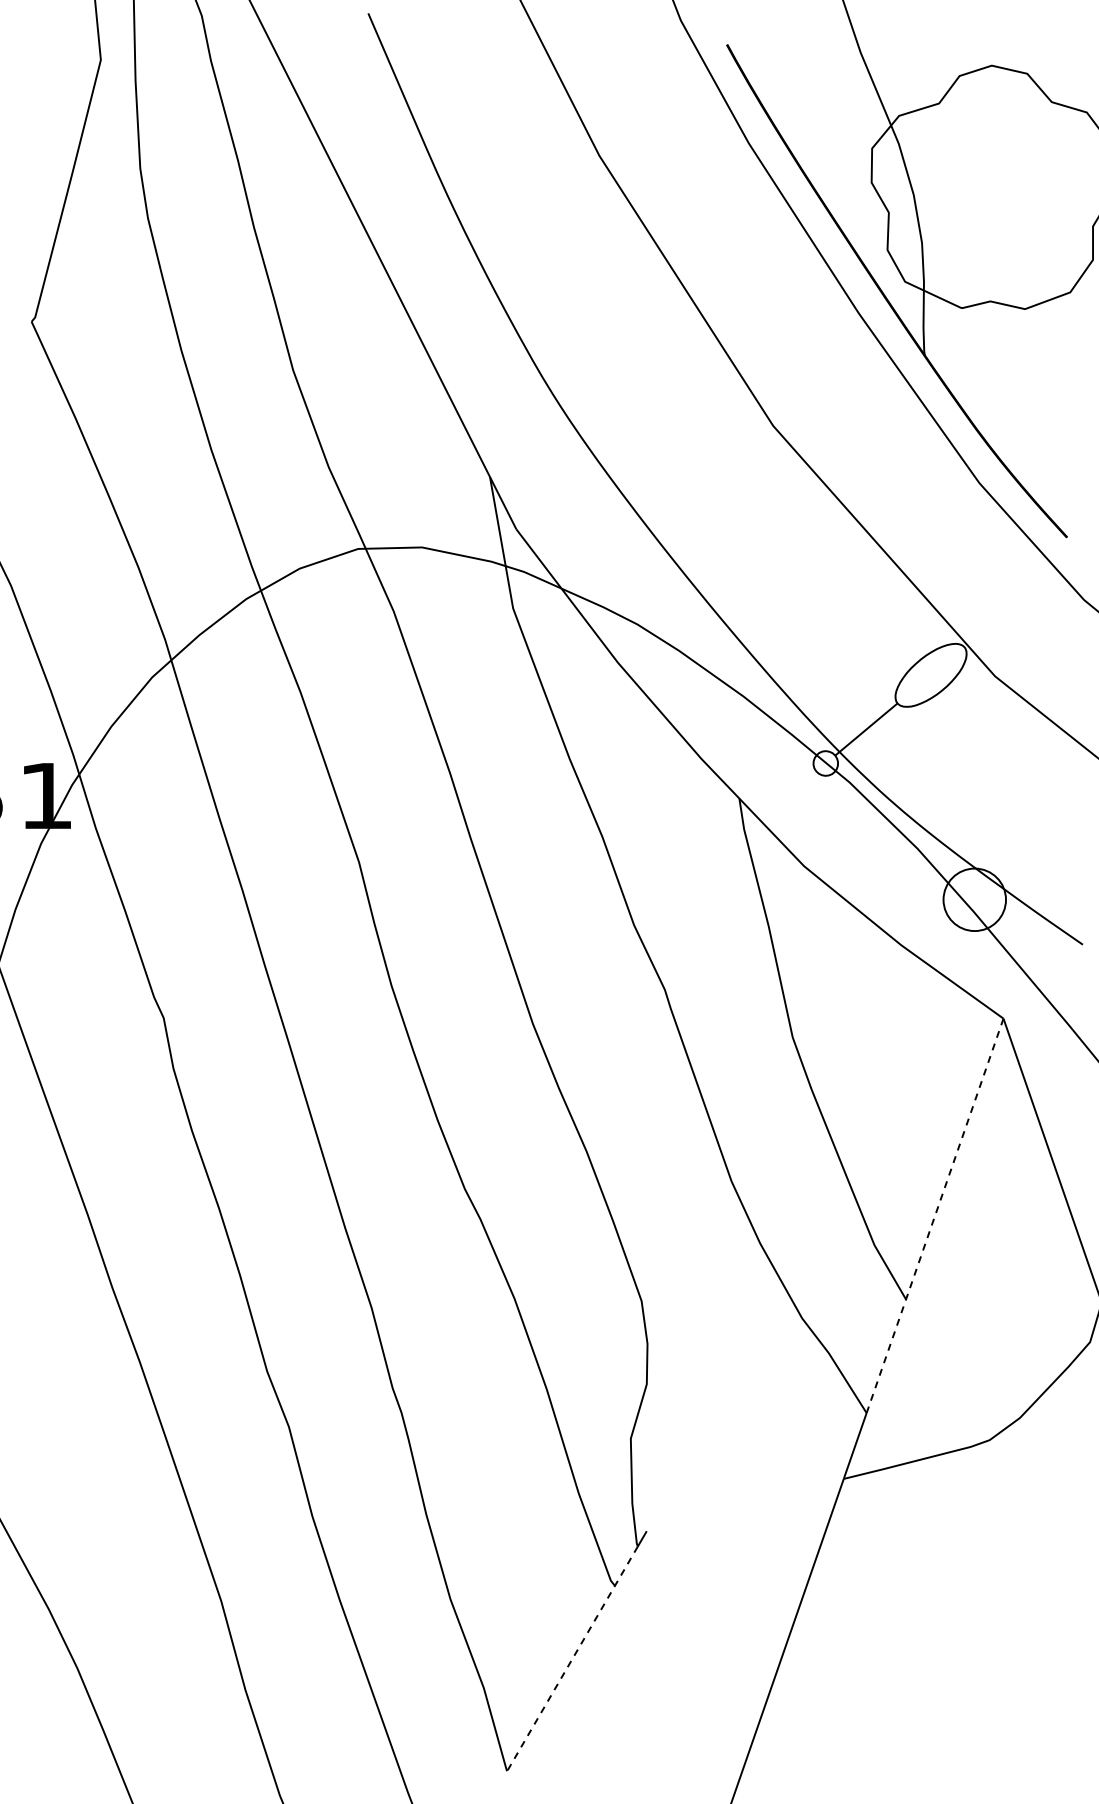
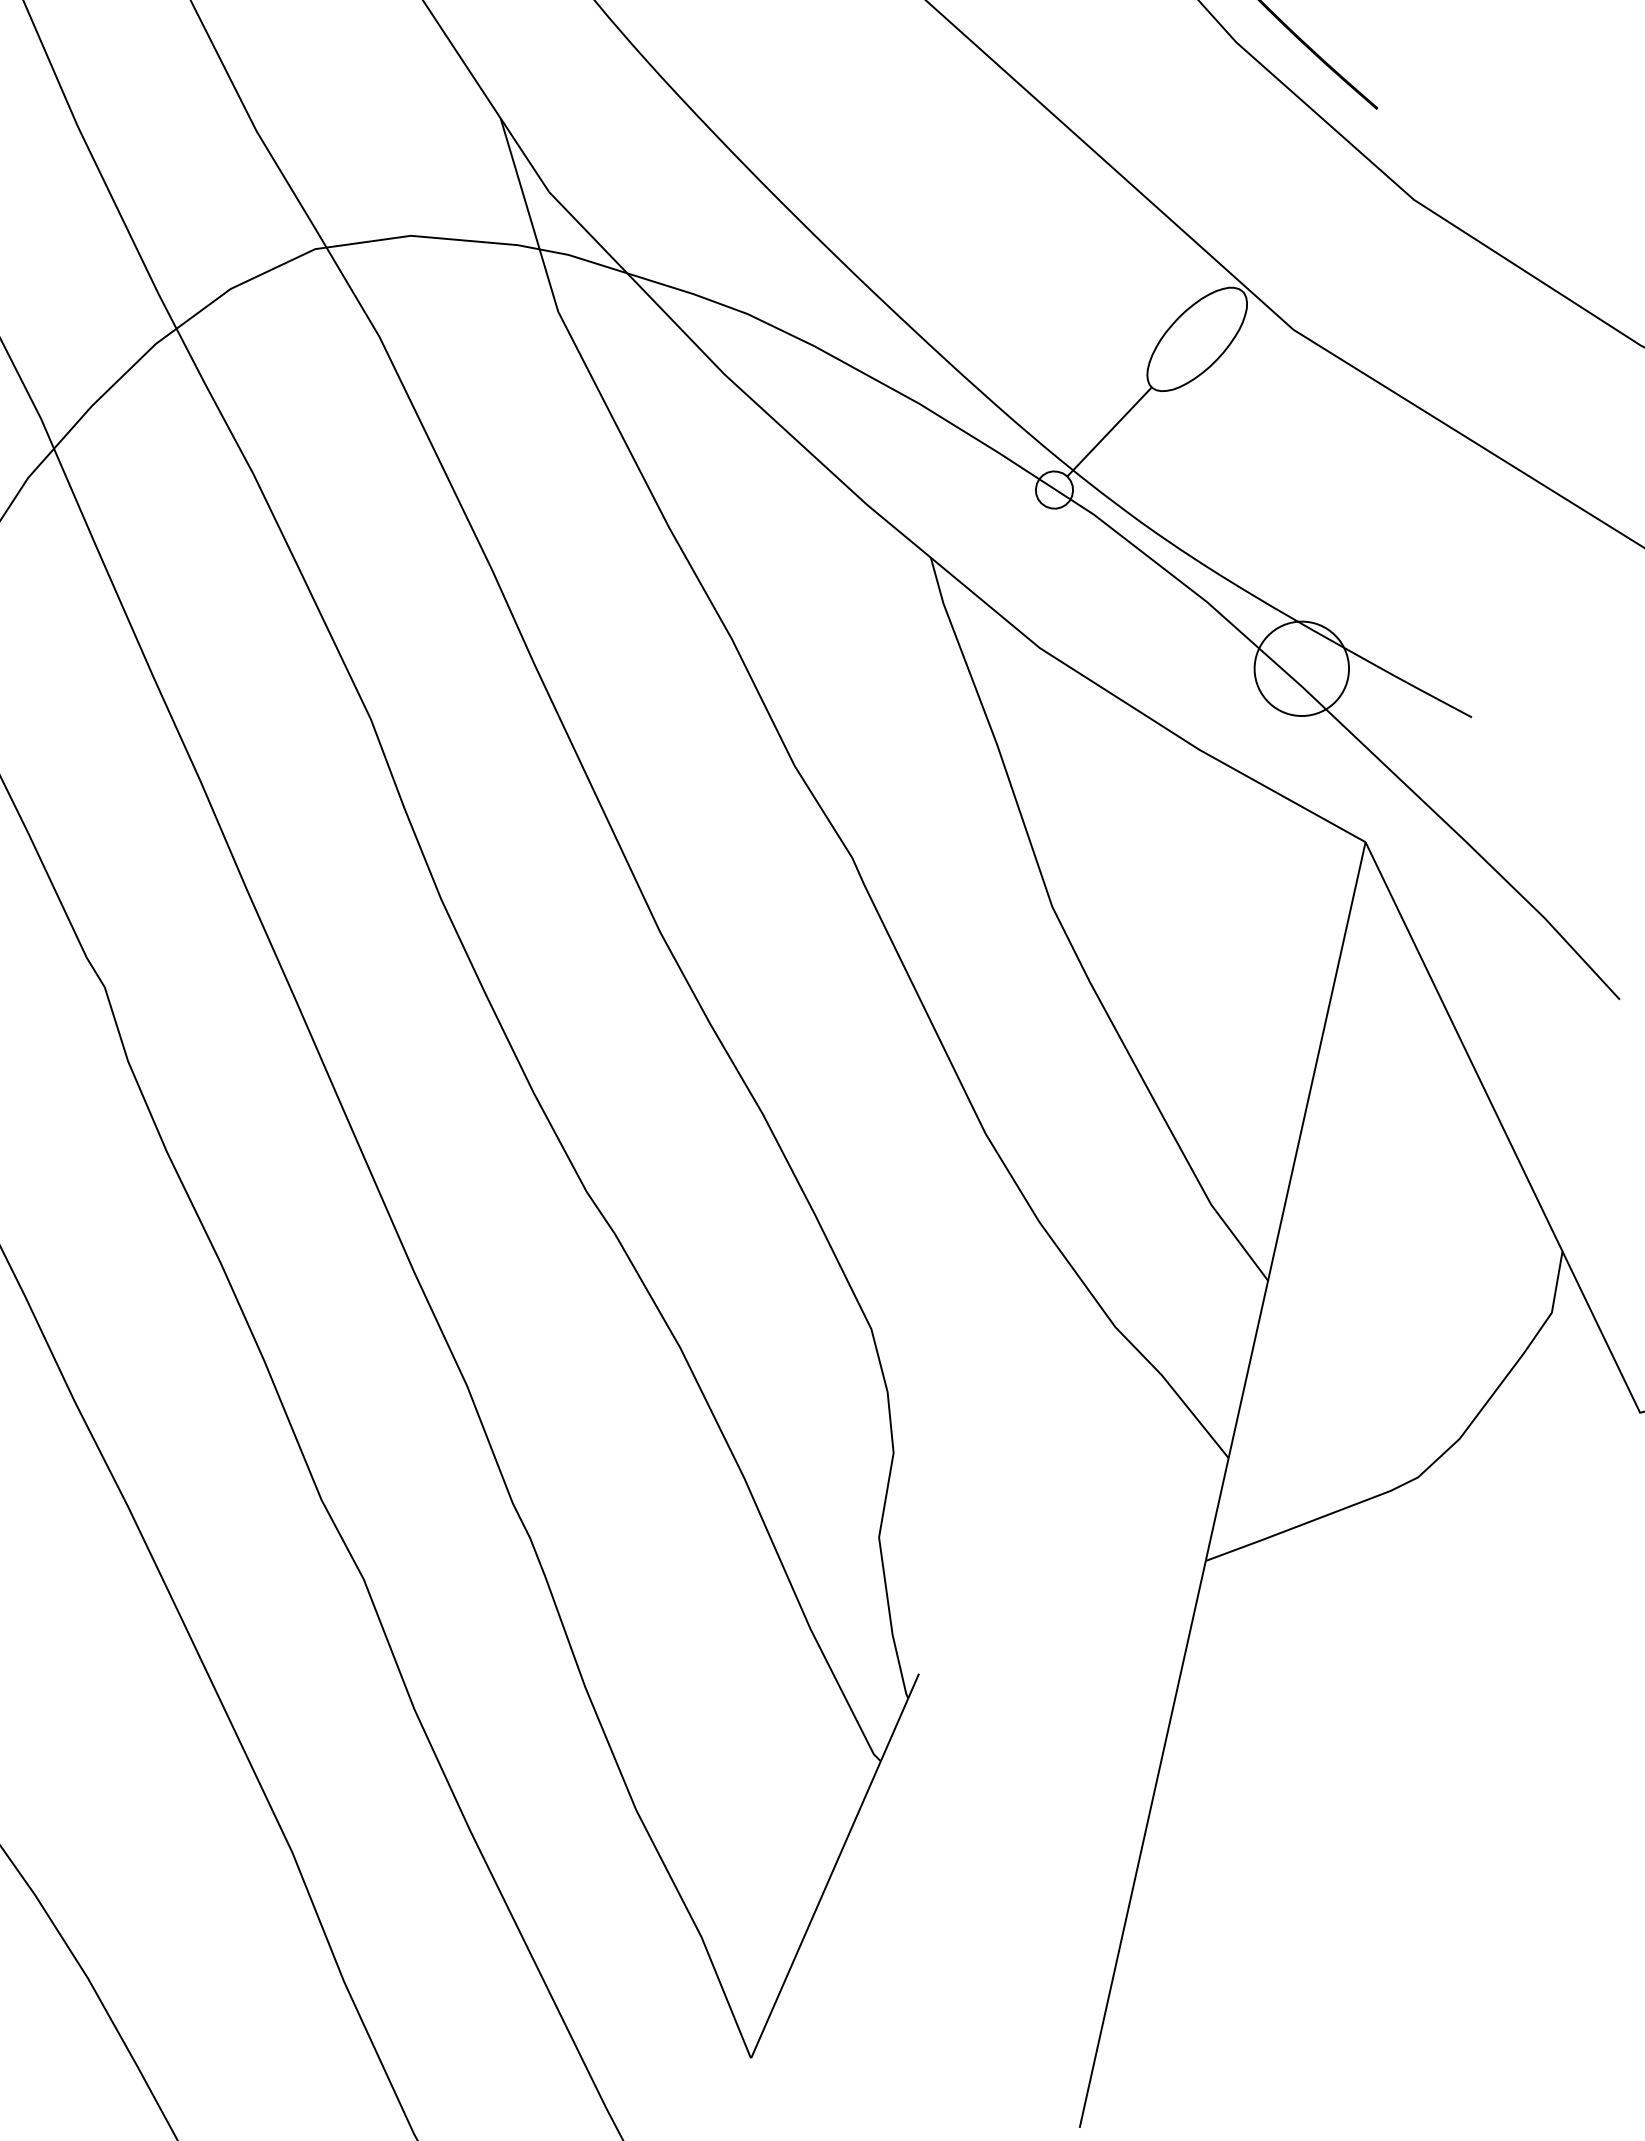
line: (935, 1215) -> (1297, 1149), dashed -> solid
line: (572, 1658) -> (829, 1877), dashed -> solid

